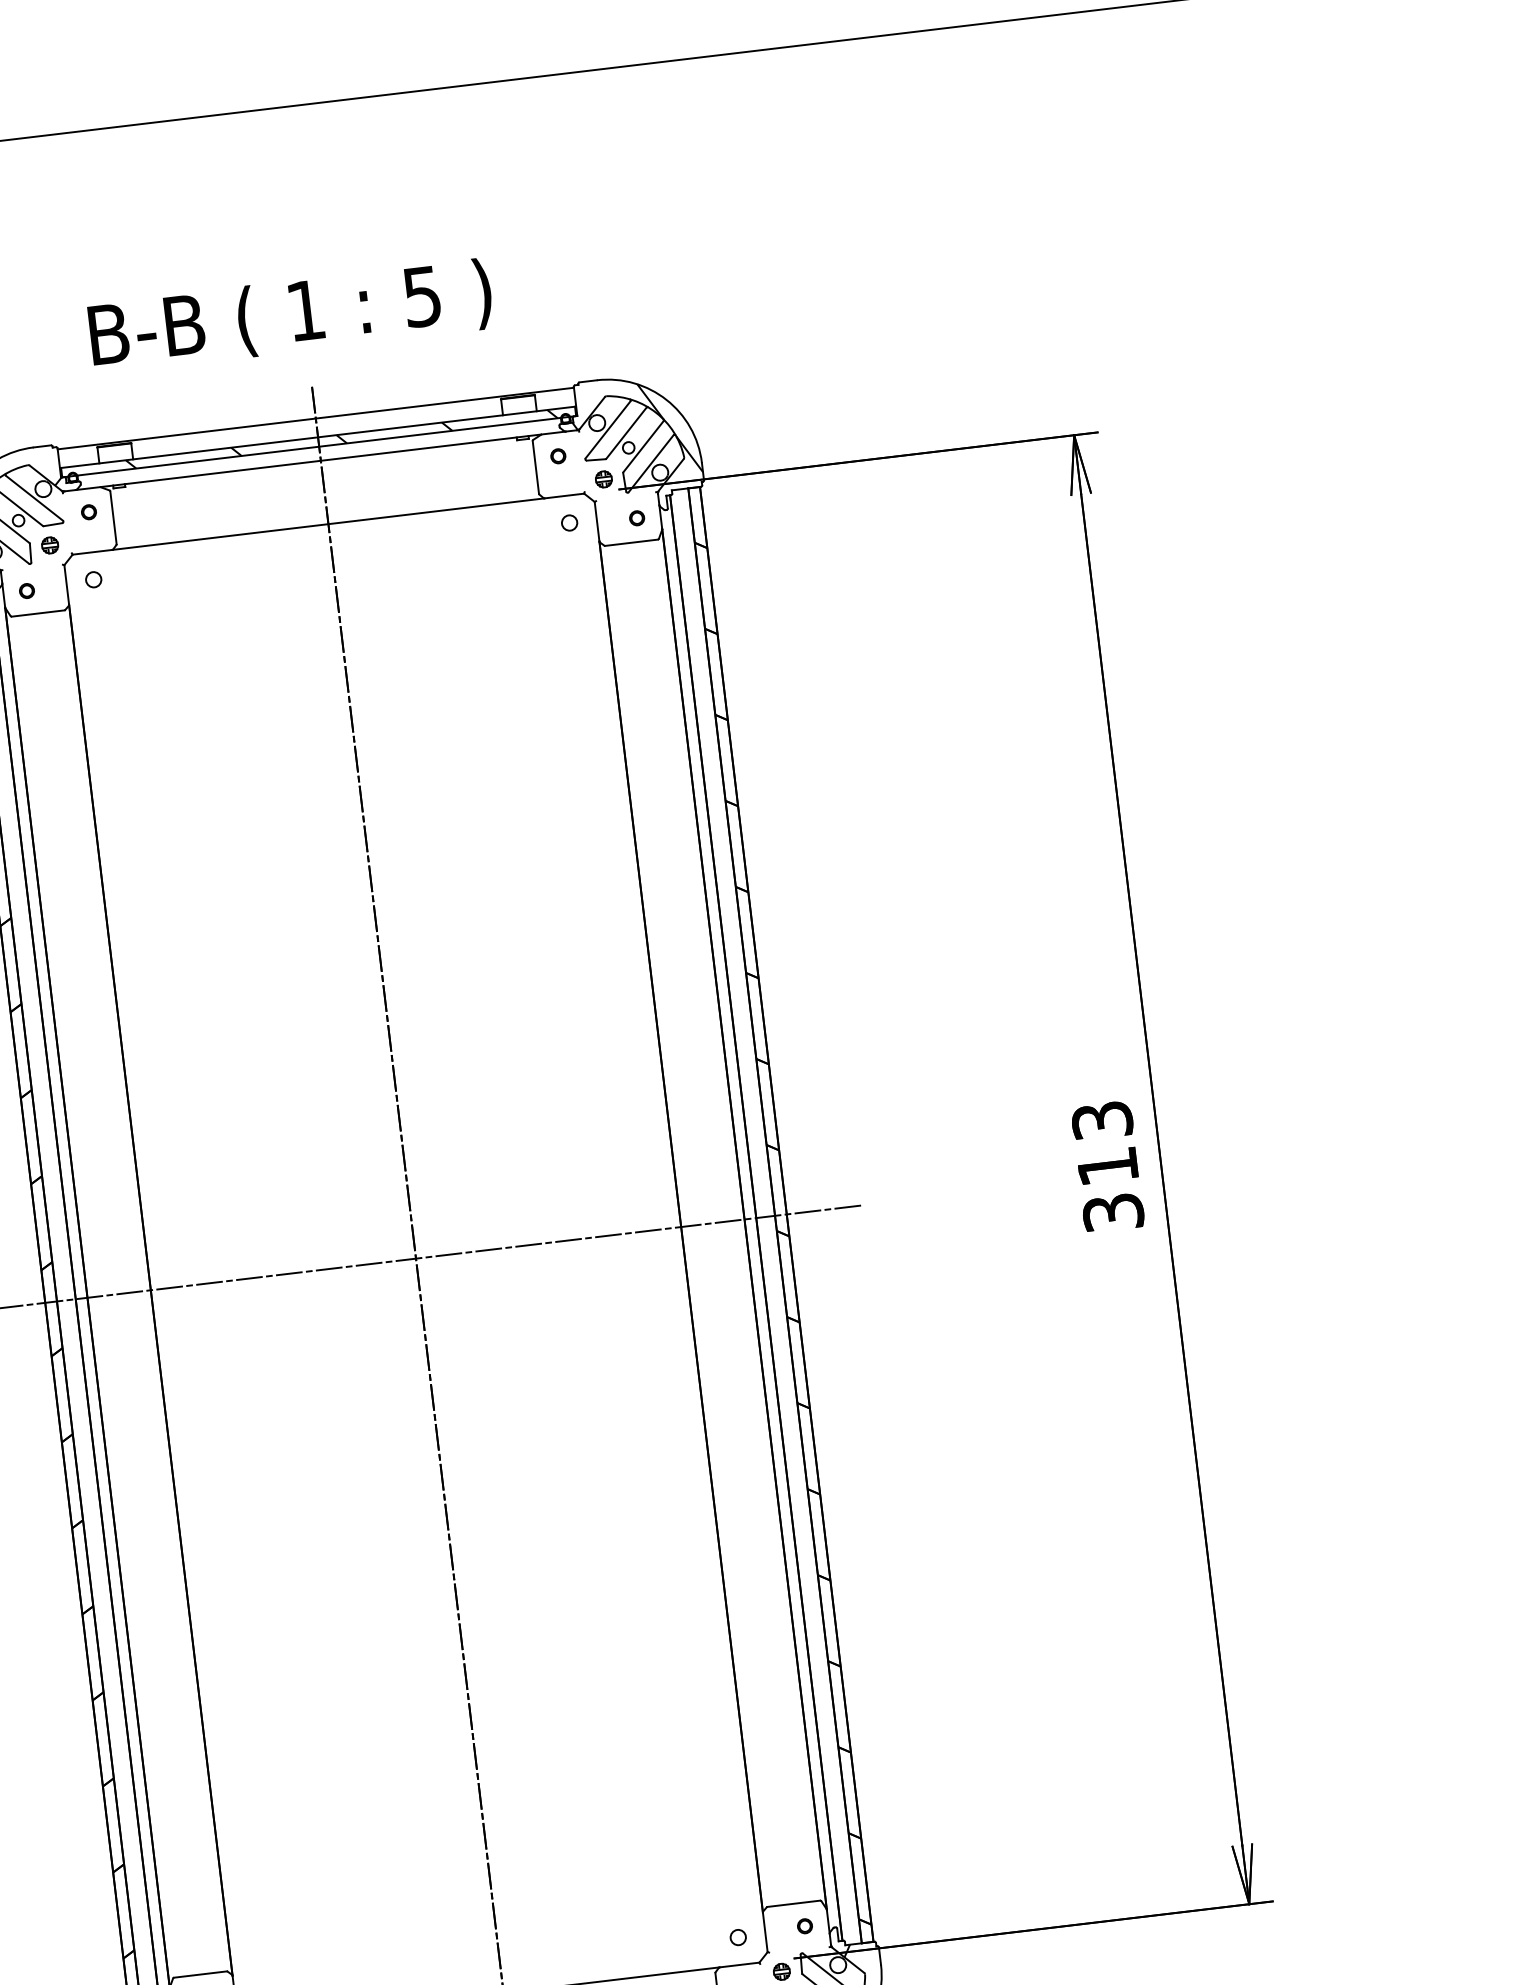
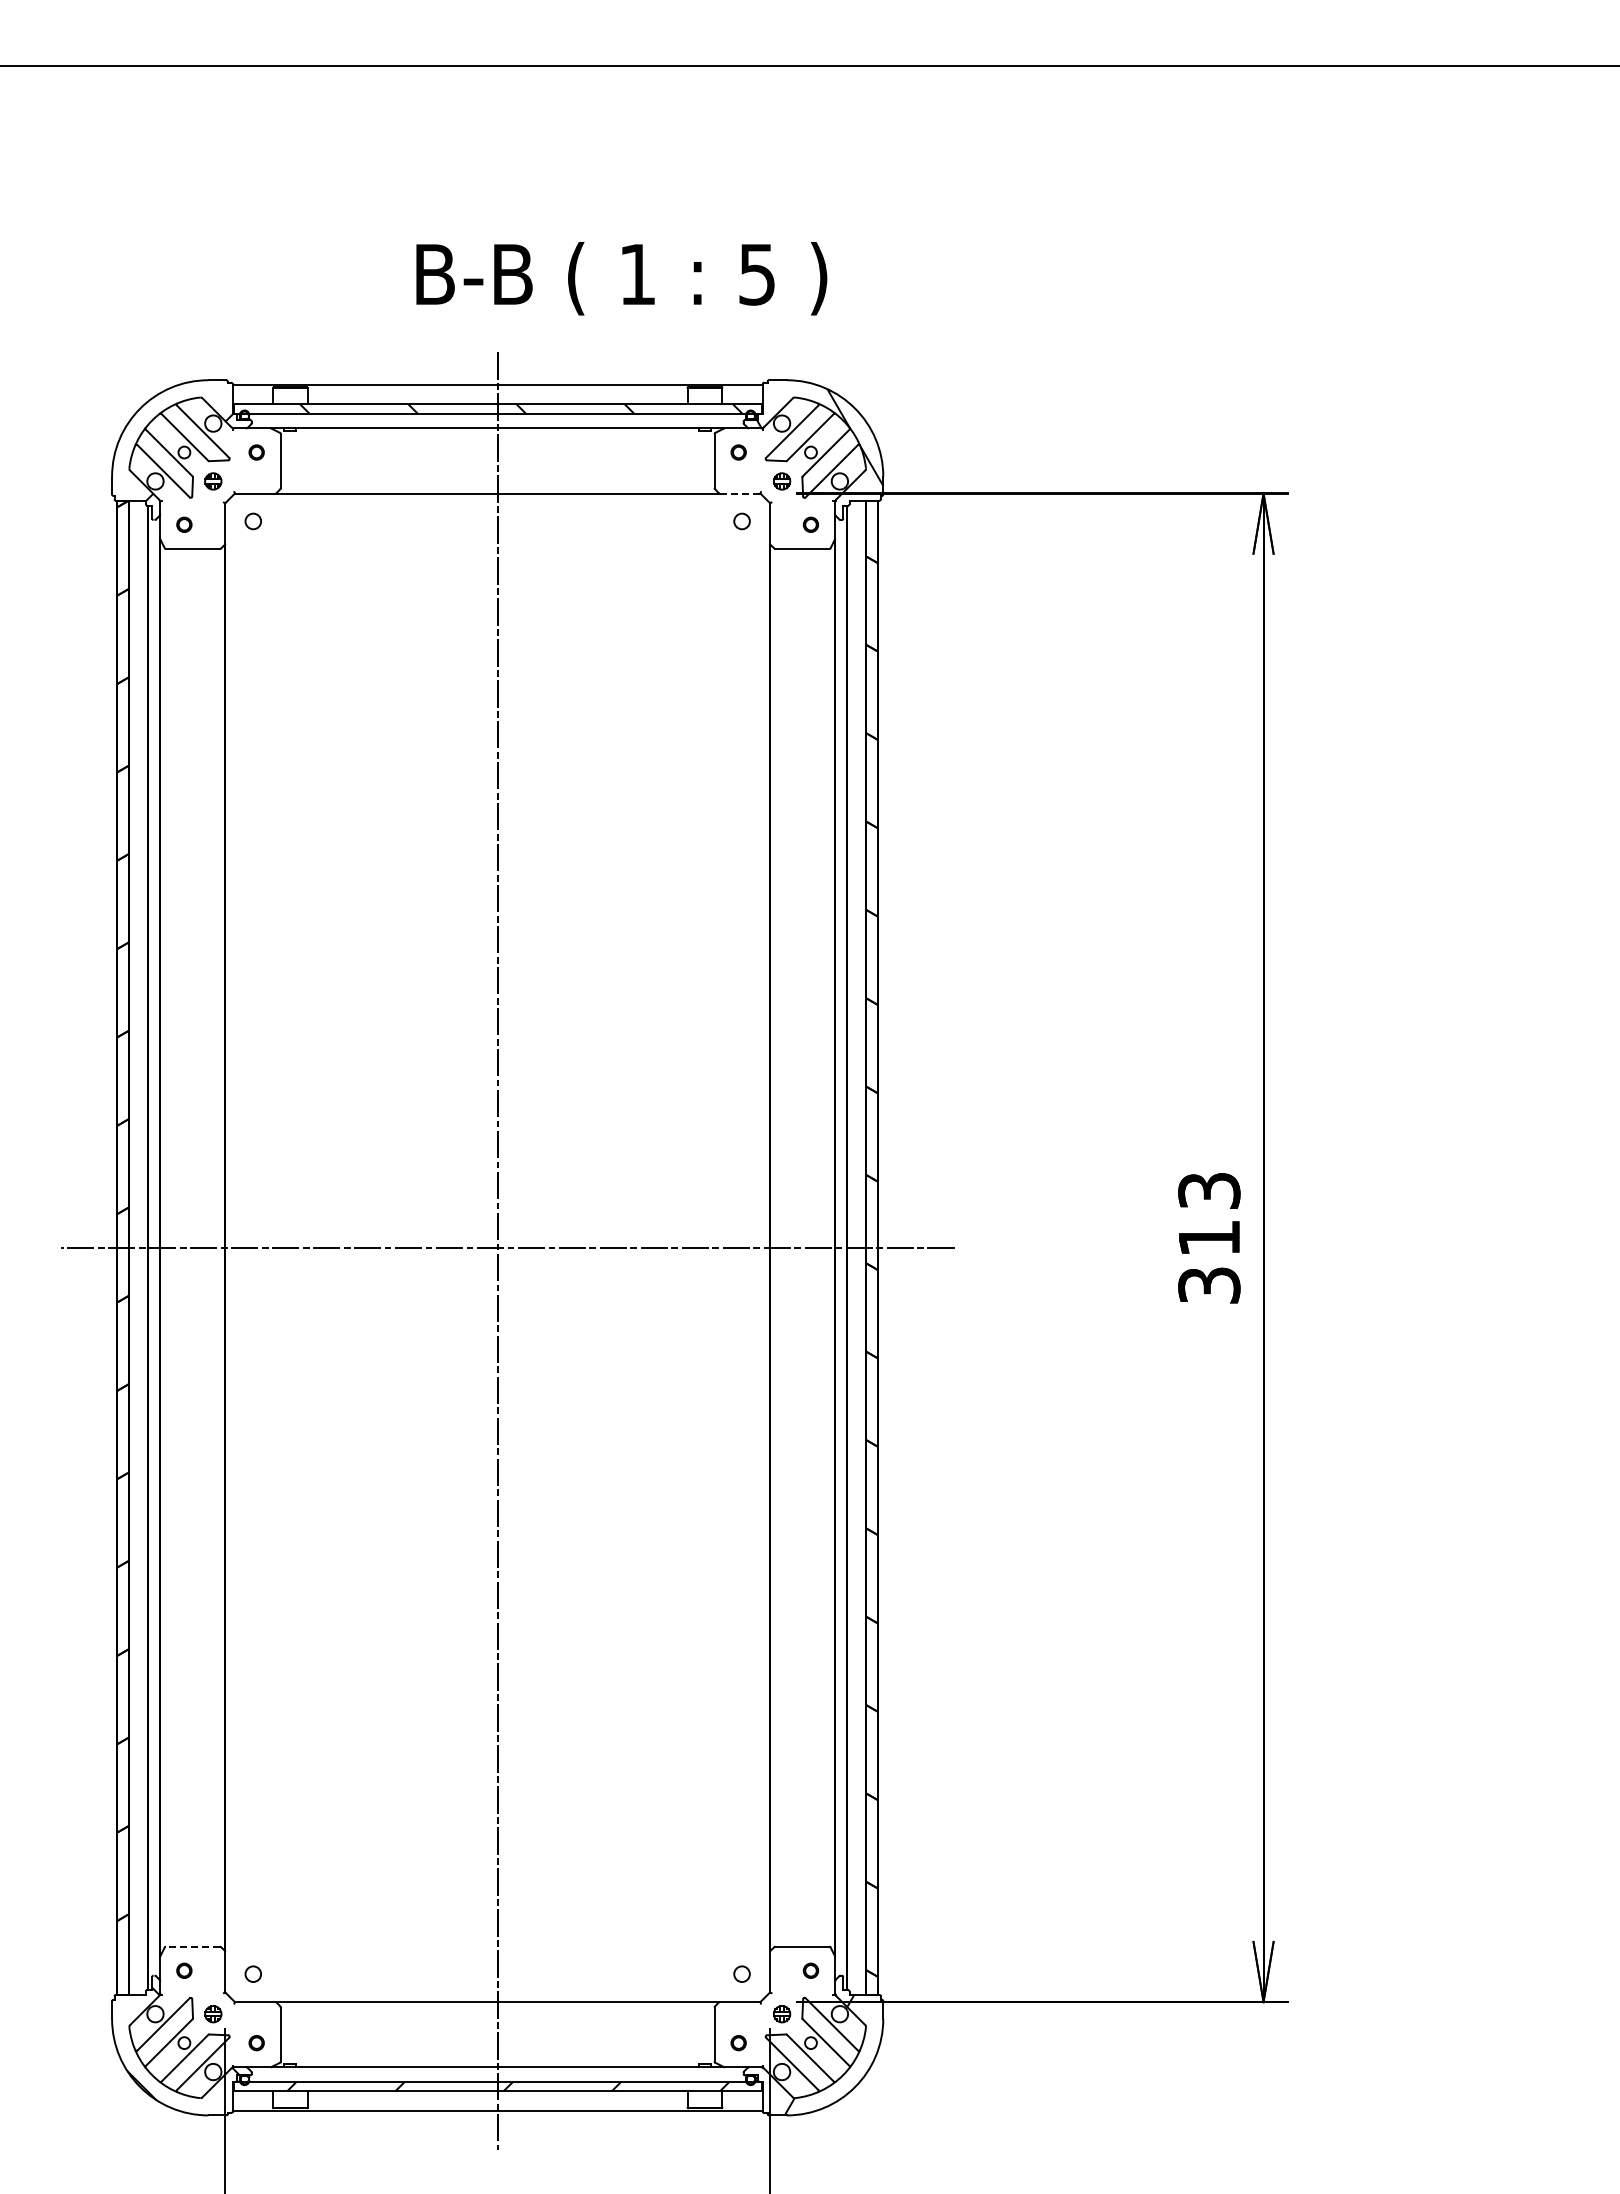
text: (290, 316) -> (621, 278), moved
line: (564, 495) -> (740, 493), solid -> dashed
line: (200, 1974) -> (193, 1946), solid -> dashed

